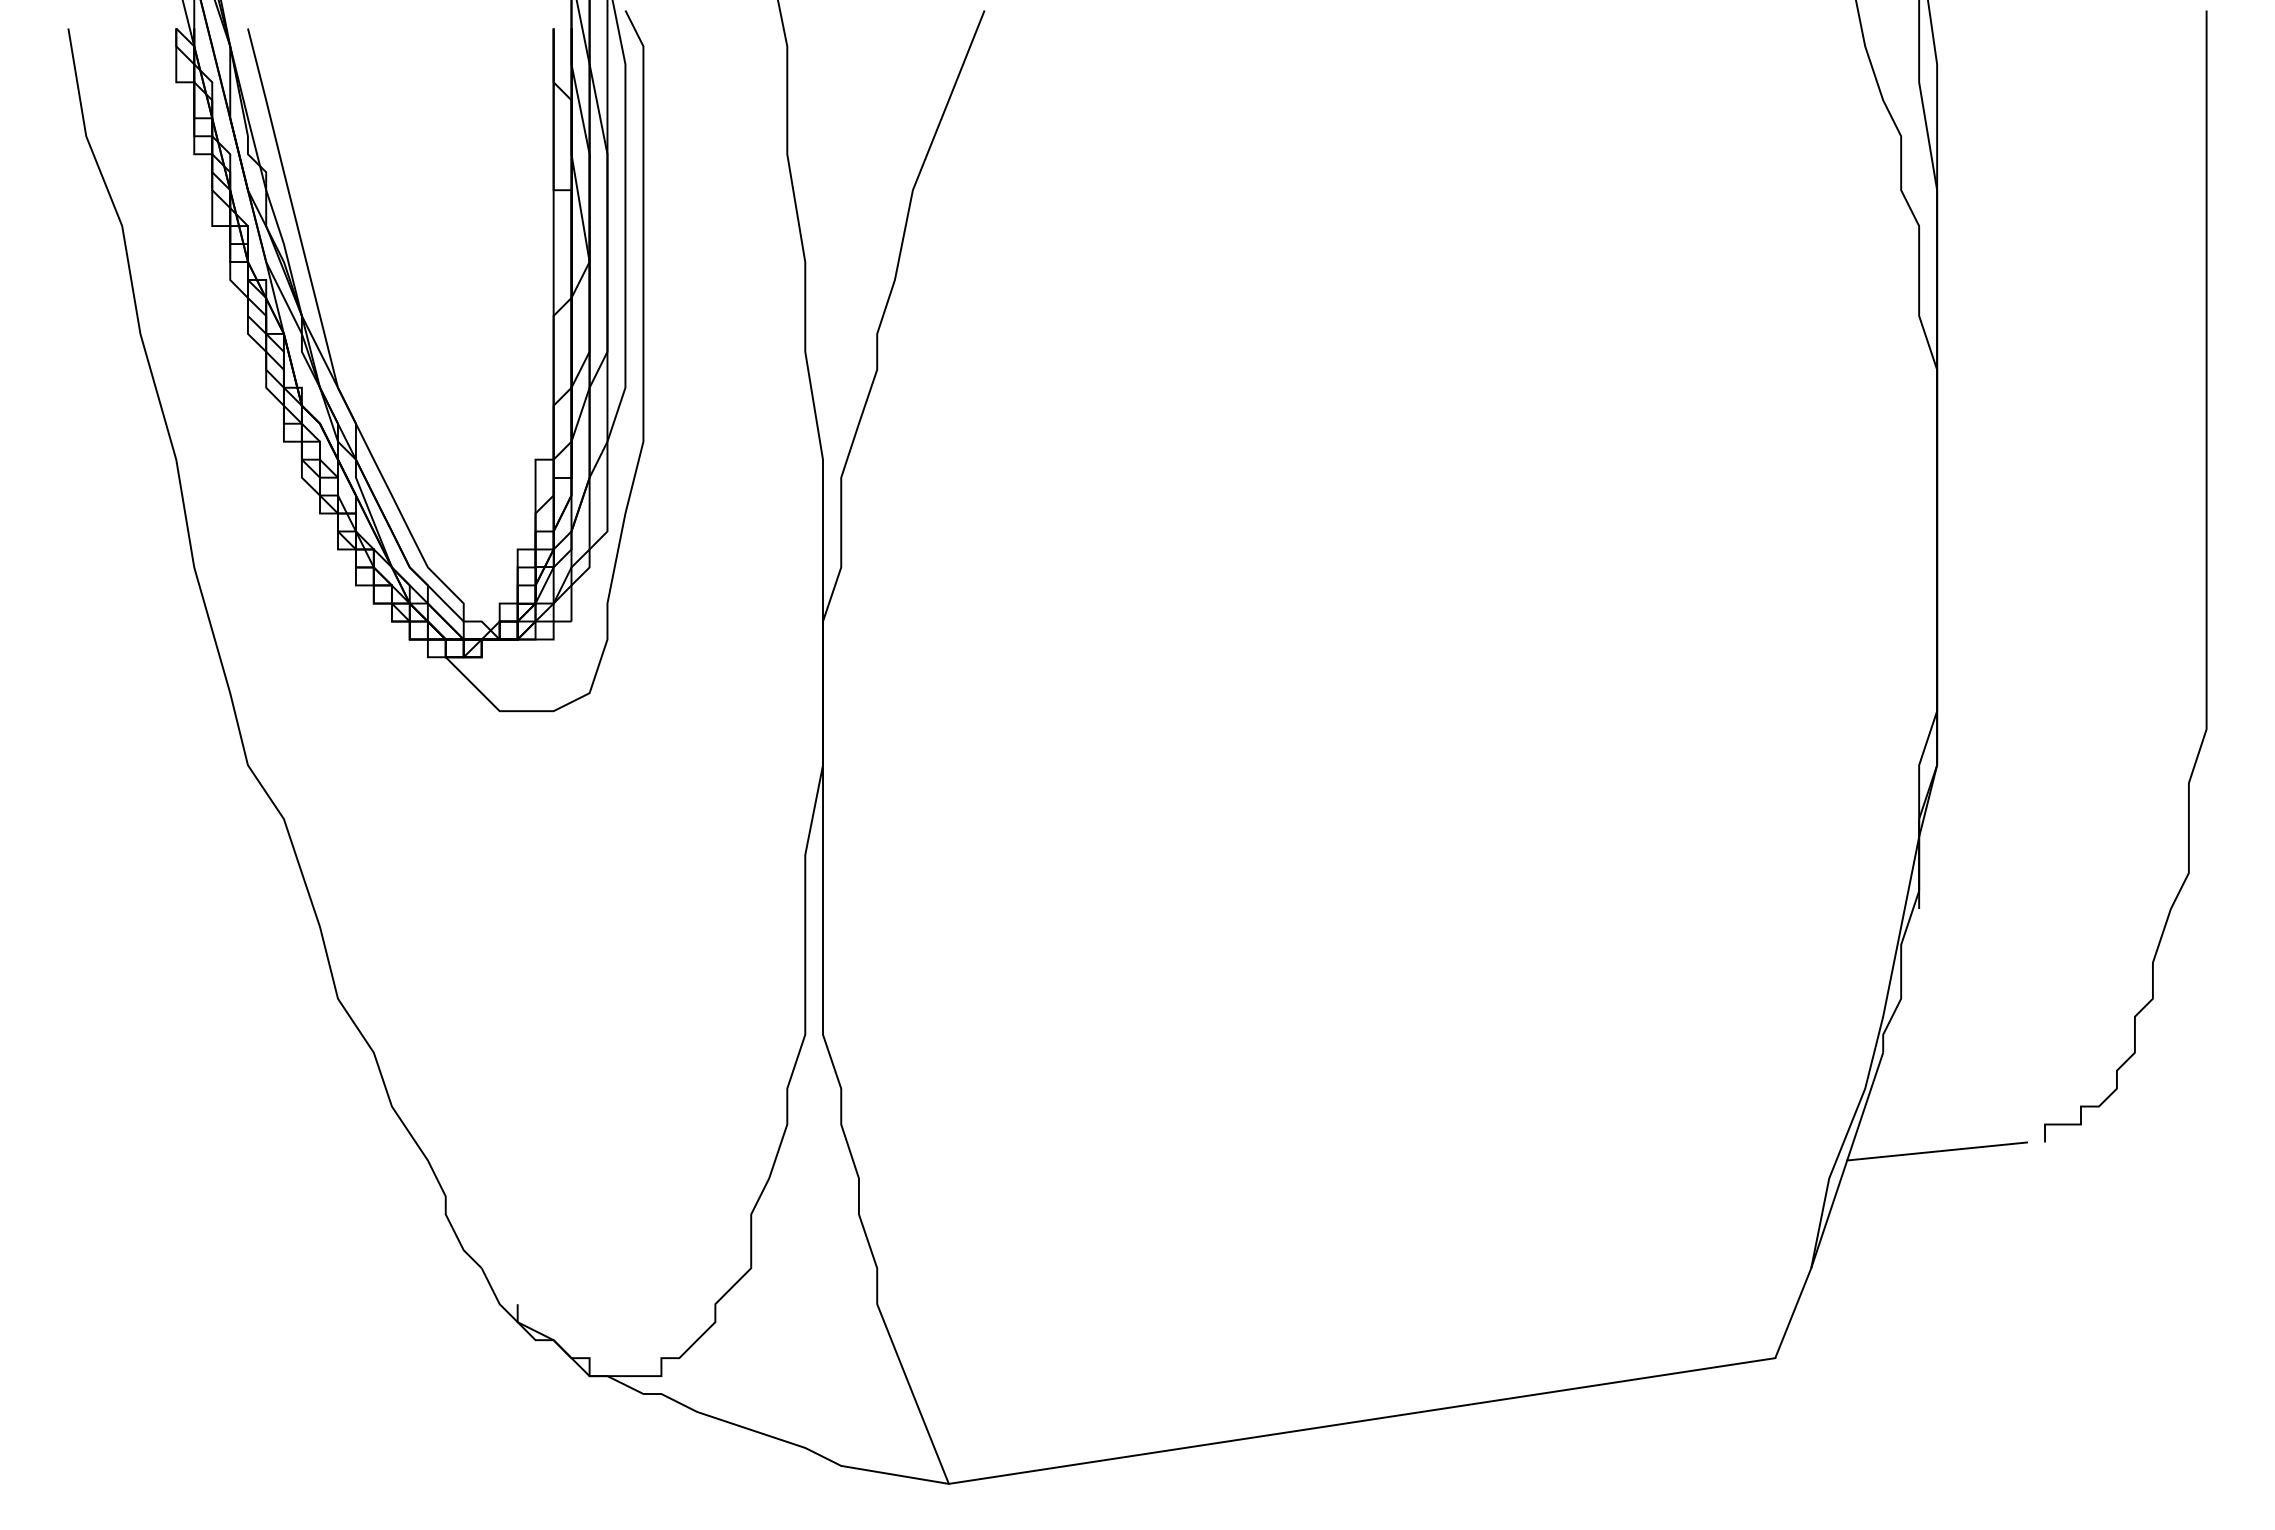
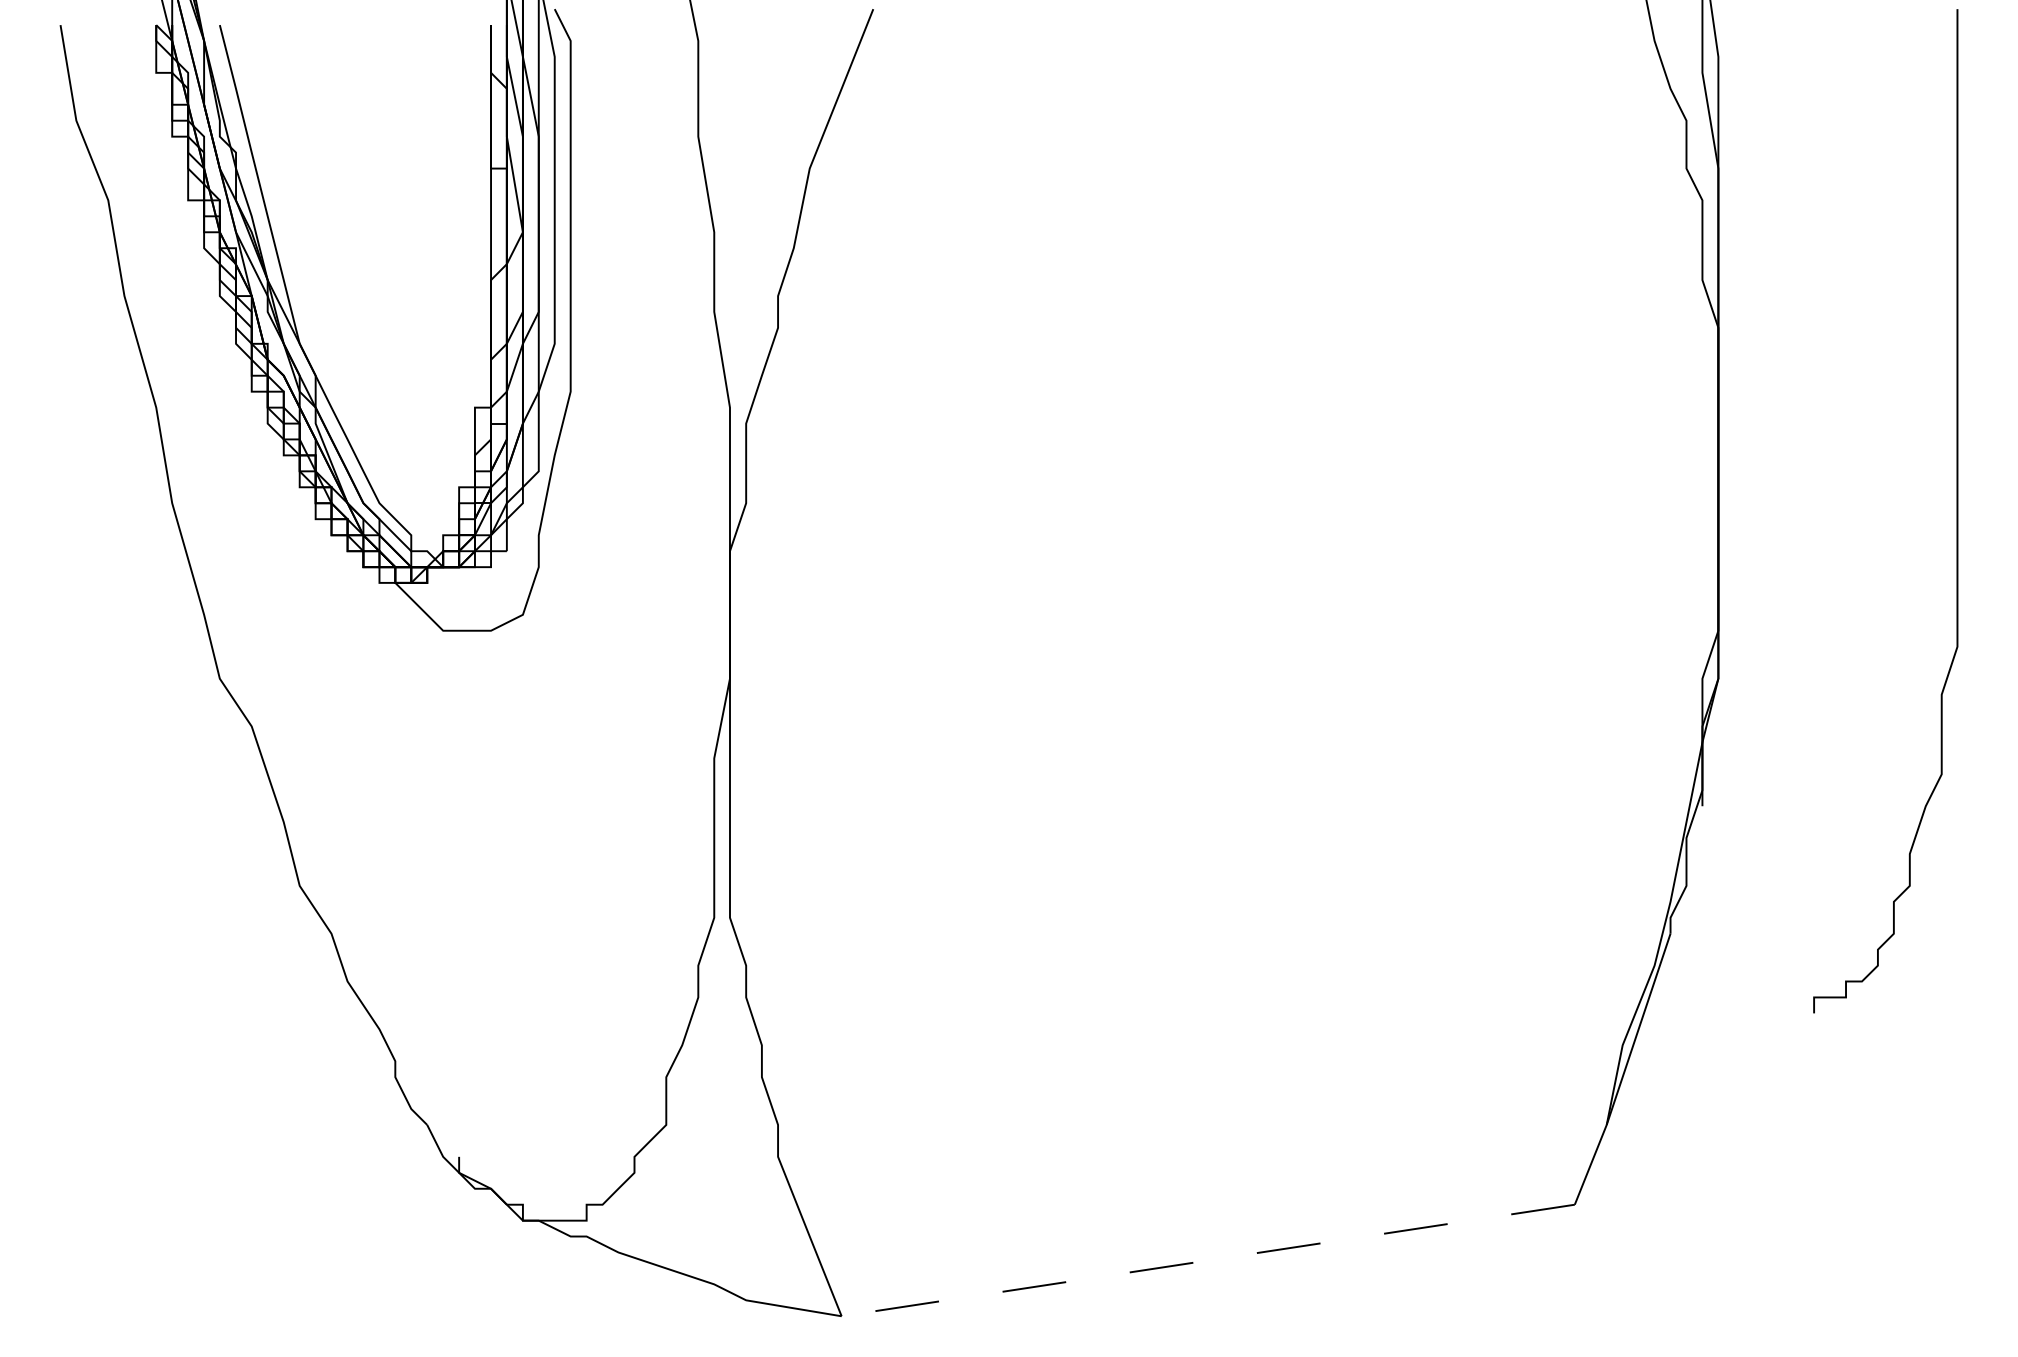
line: (1937, 1151) -> (1718, 1021), removed
line: (1362, 1421) -> (1208, 1260), solid -> dashed

